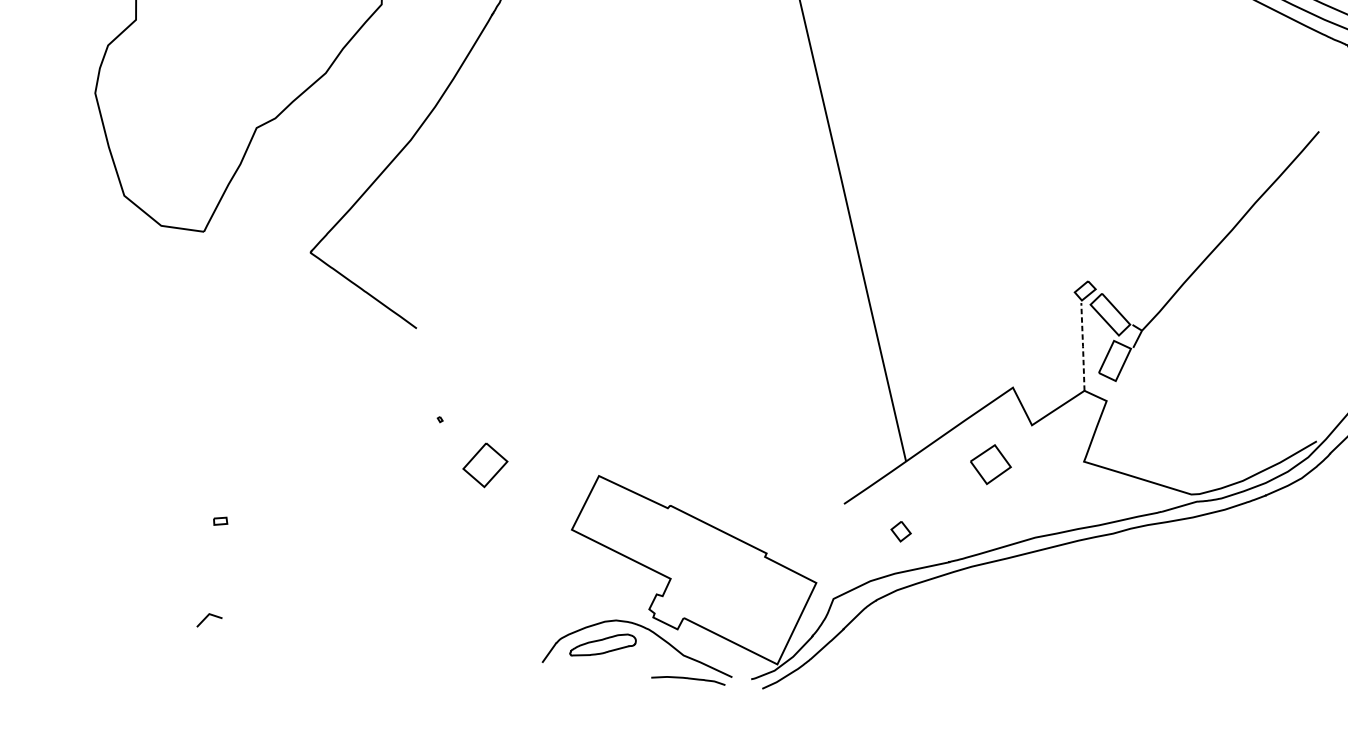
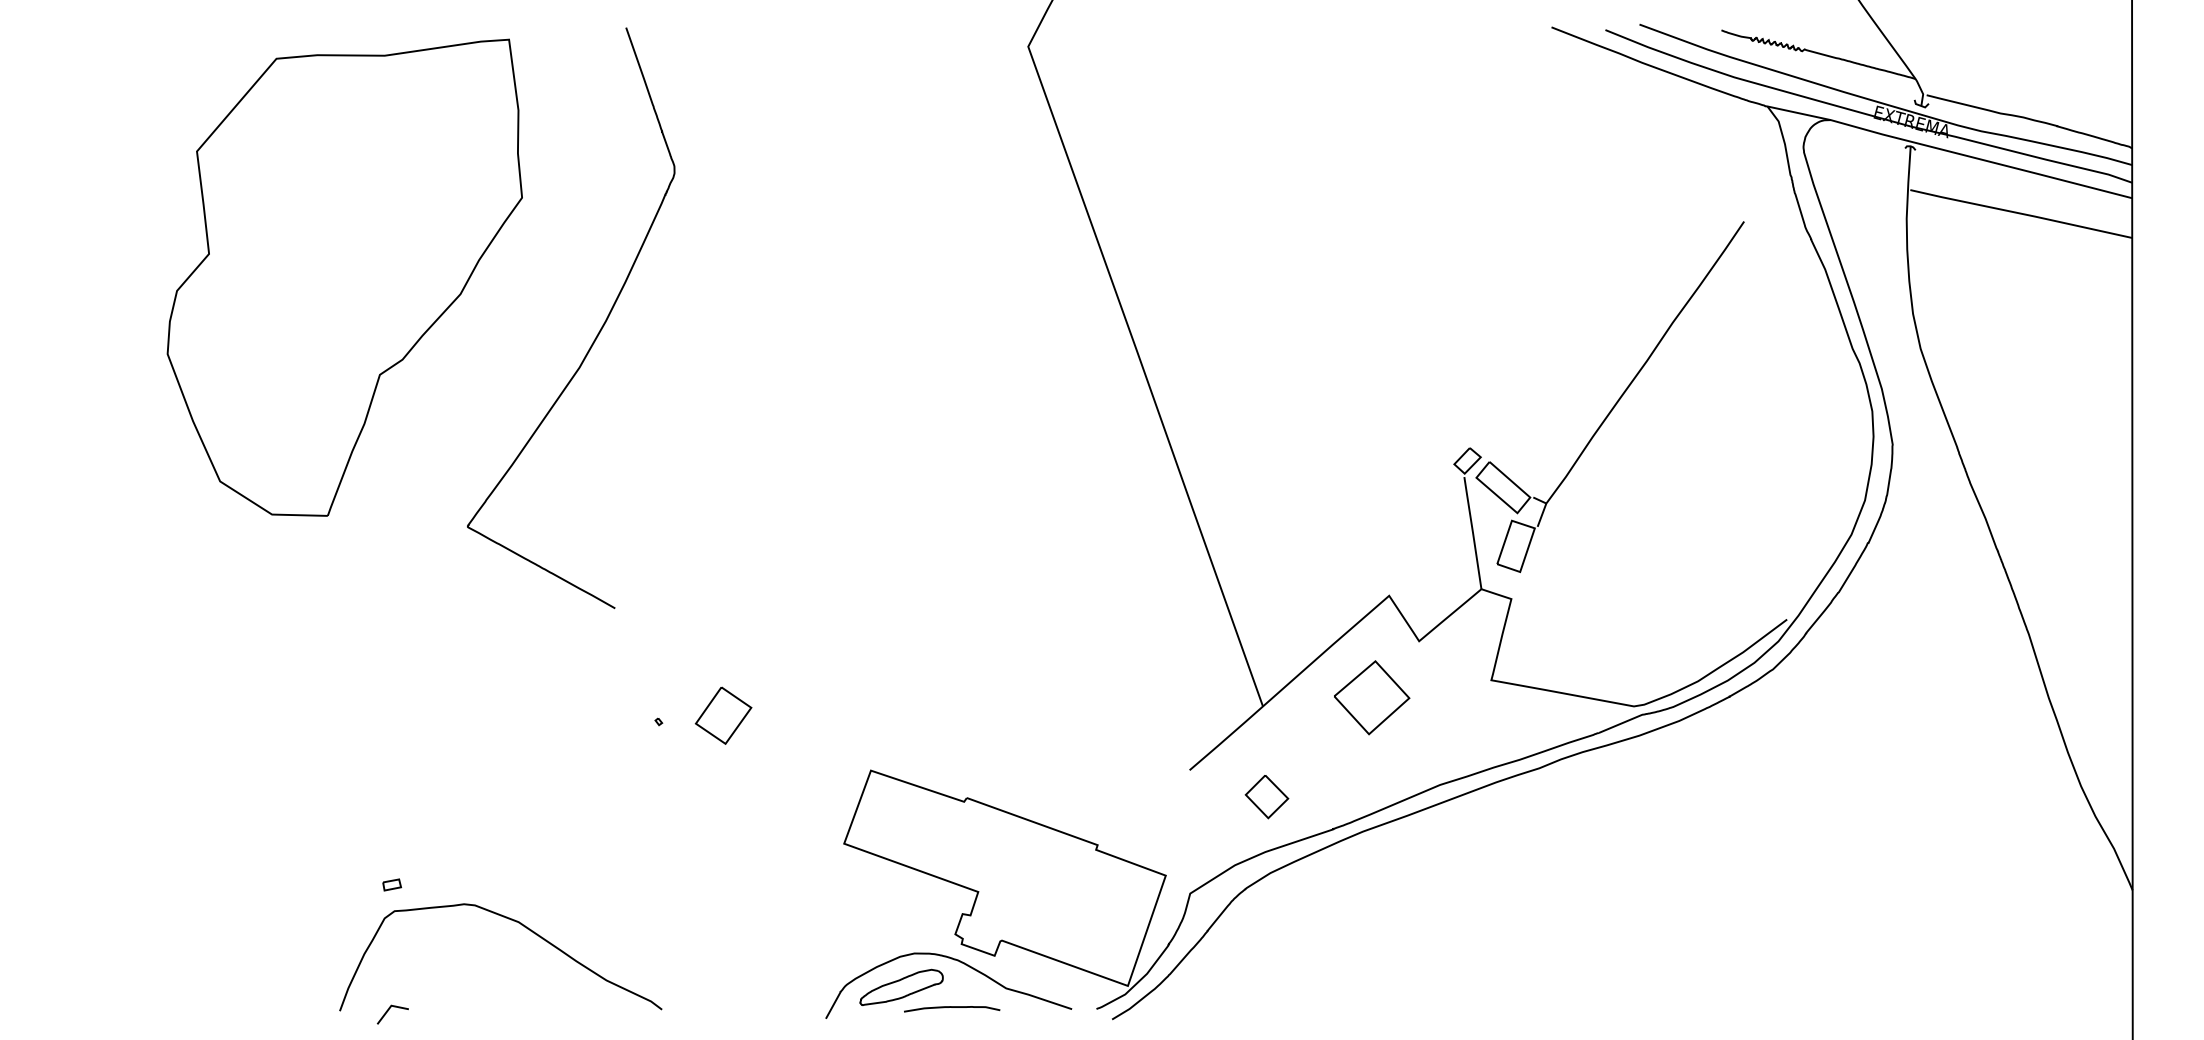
line: (1082, 345) -> (1472, 531), dashed -> solid
part: (991, 464) -> (1372, 697), size x1.43
part: (485, 465) -> (723, 715), moved
part: (900, 531) -> (1266, 797), size x1.67
curve: (310, 560) -> (513, 921), added
curve: (688, 678) -> (952, 1007), moved

